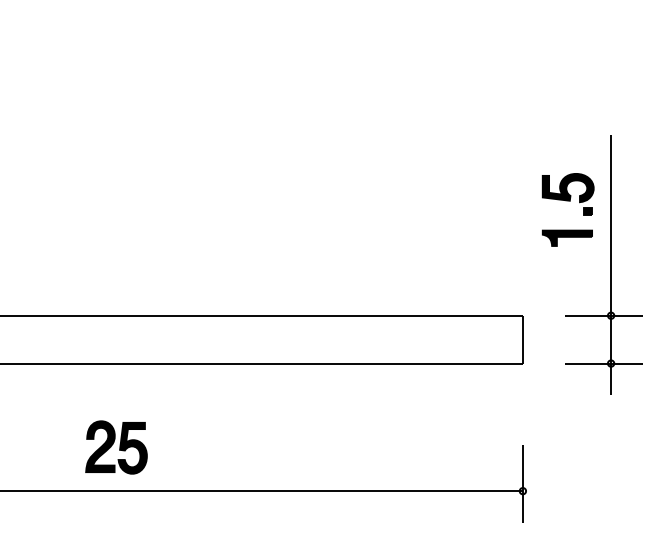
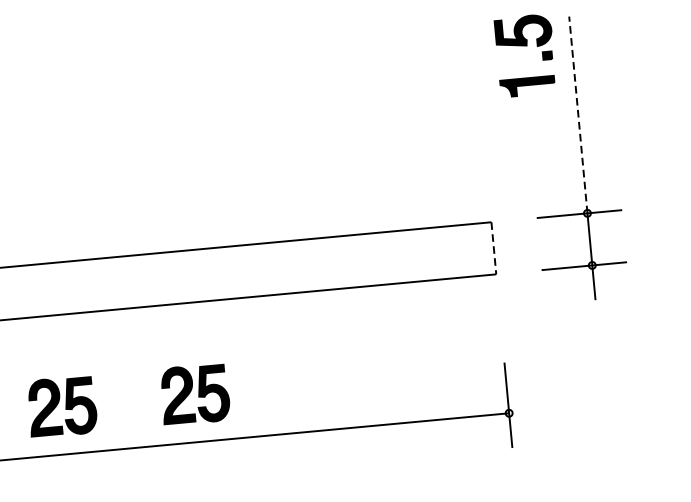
part: (567, 201) -> (524, 46), moved
line: (611, 224) -> (578, 114), solid -> dashed
line: (522, 339) -> (493, 248), solid -> dashed
part: (238, 447) -> (195, 394), added

